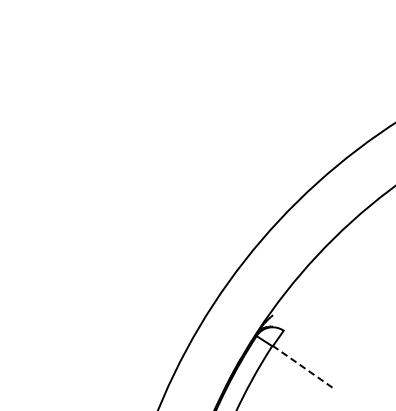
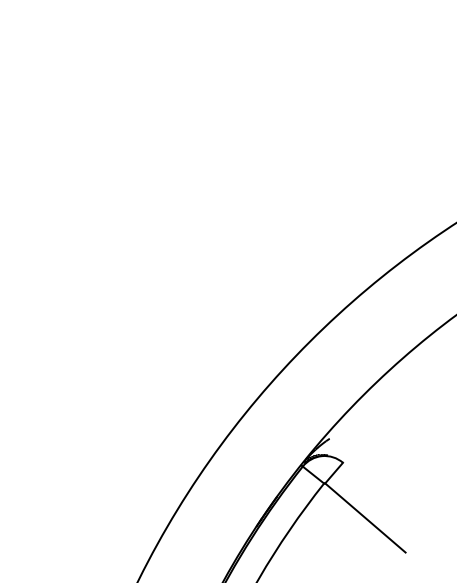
line: (302, 366) -> (365, 517), dashed -> solid

